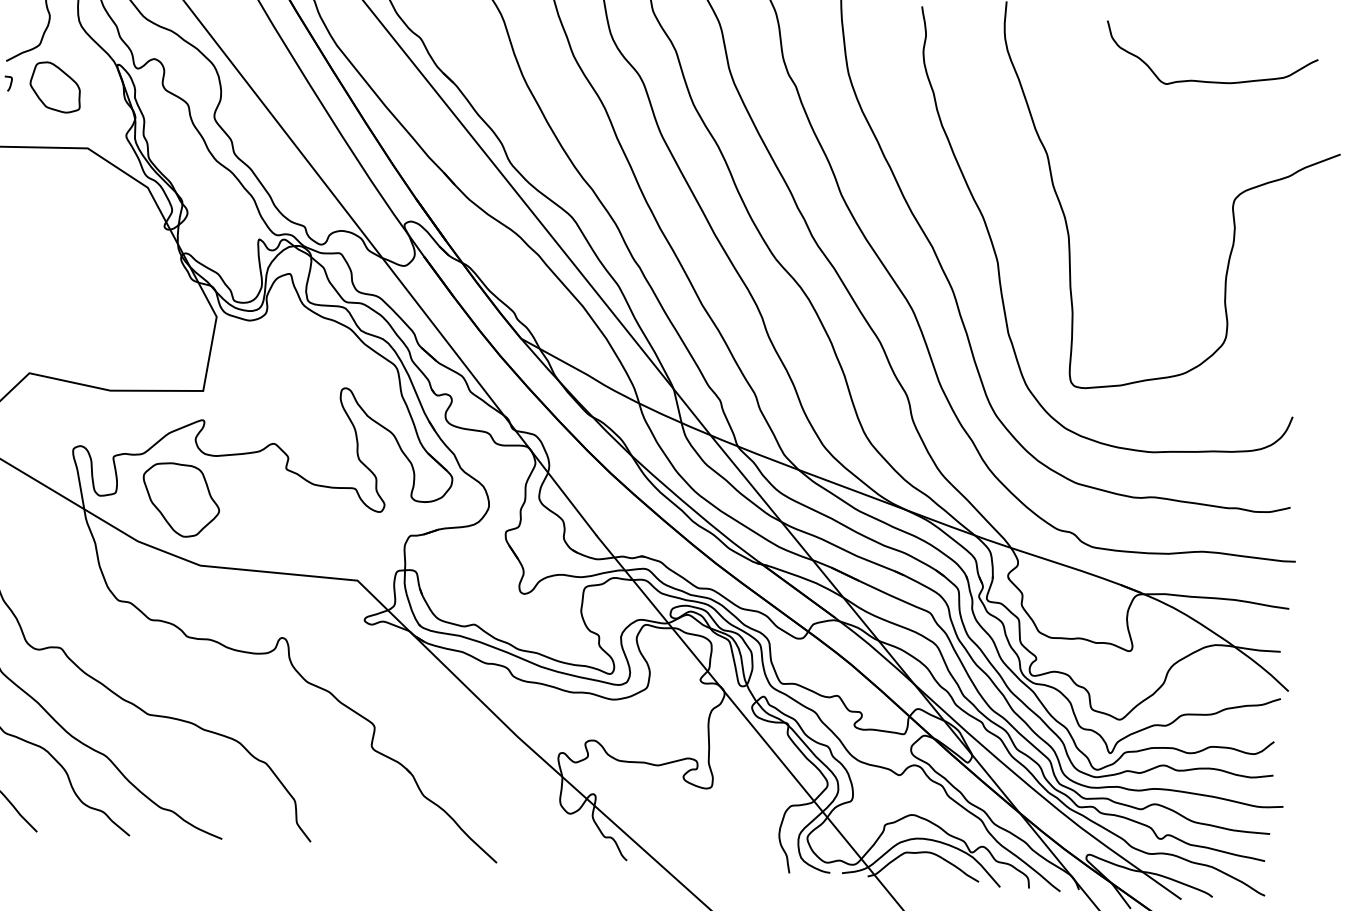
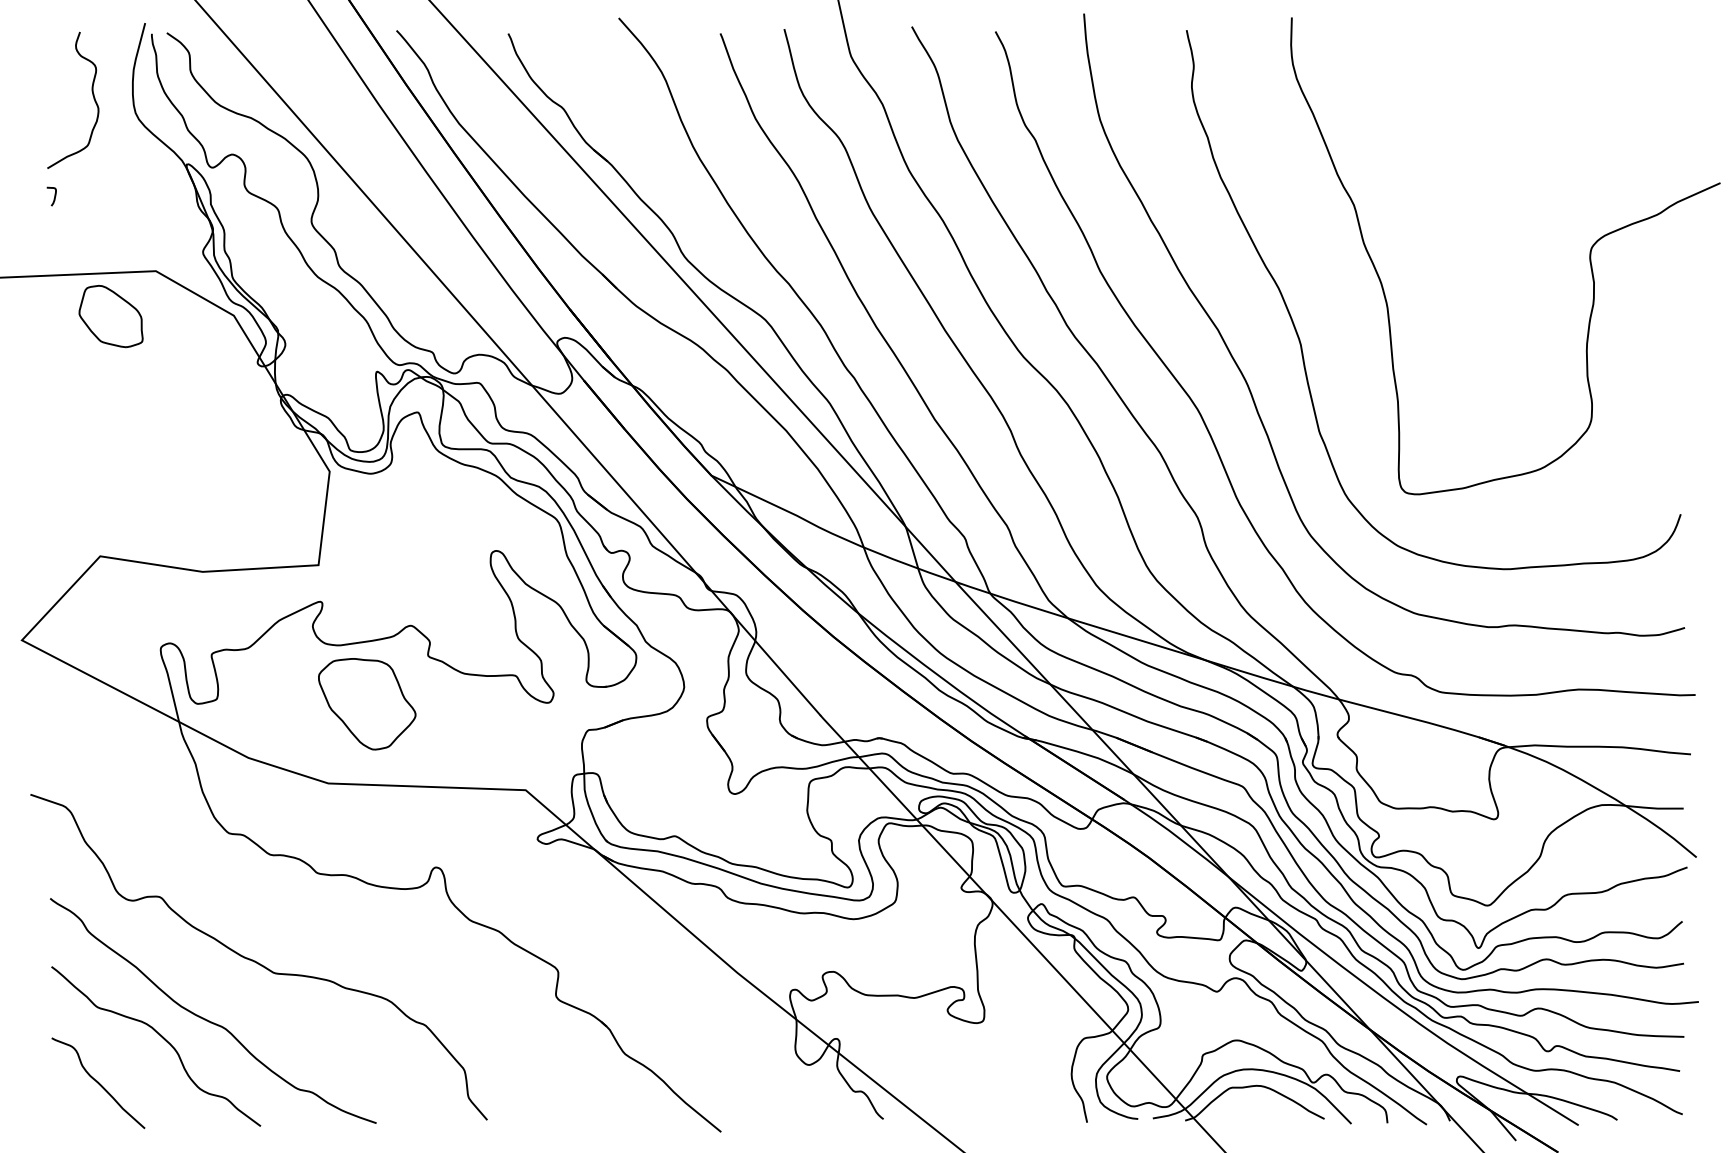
curve: (1204, 80) -> (1545, 101), removed
part: (55, 87) -> (110, 316), moved
part: (181, 500) -> (367, 704), moved

